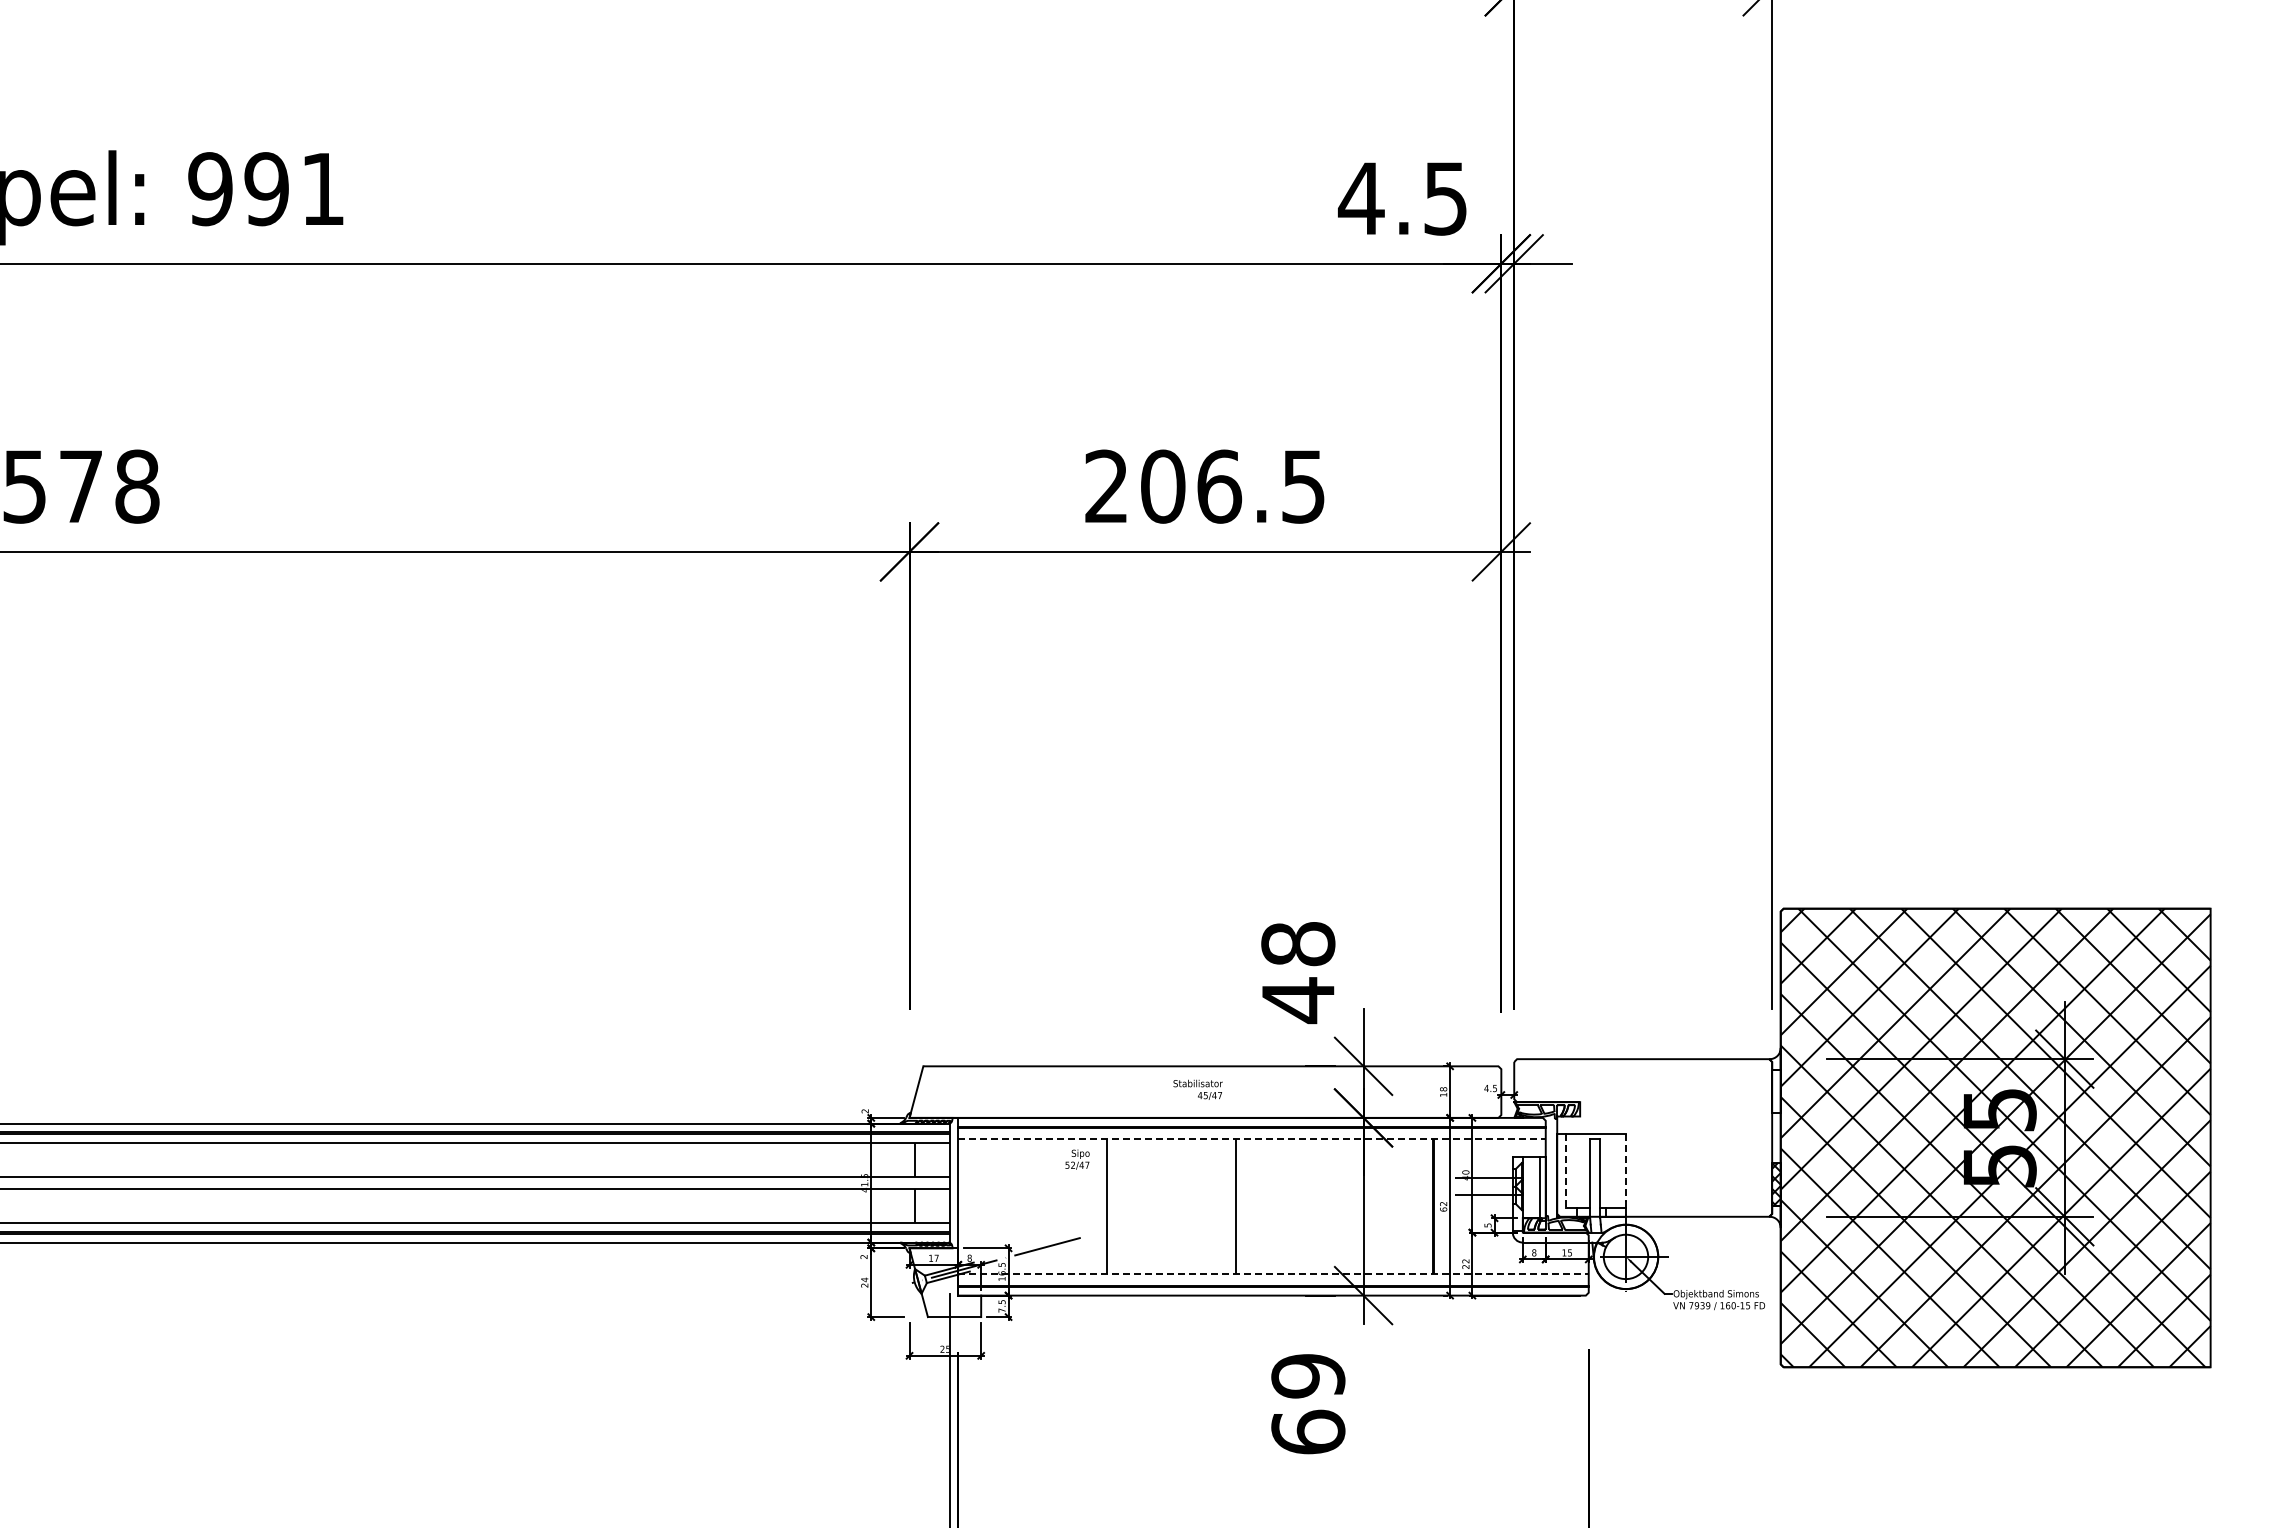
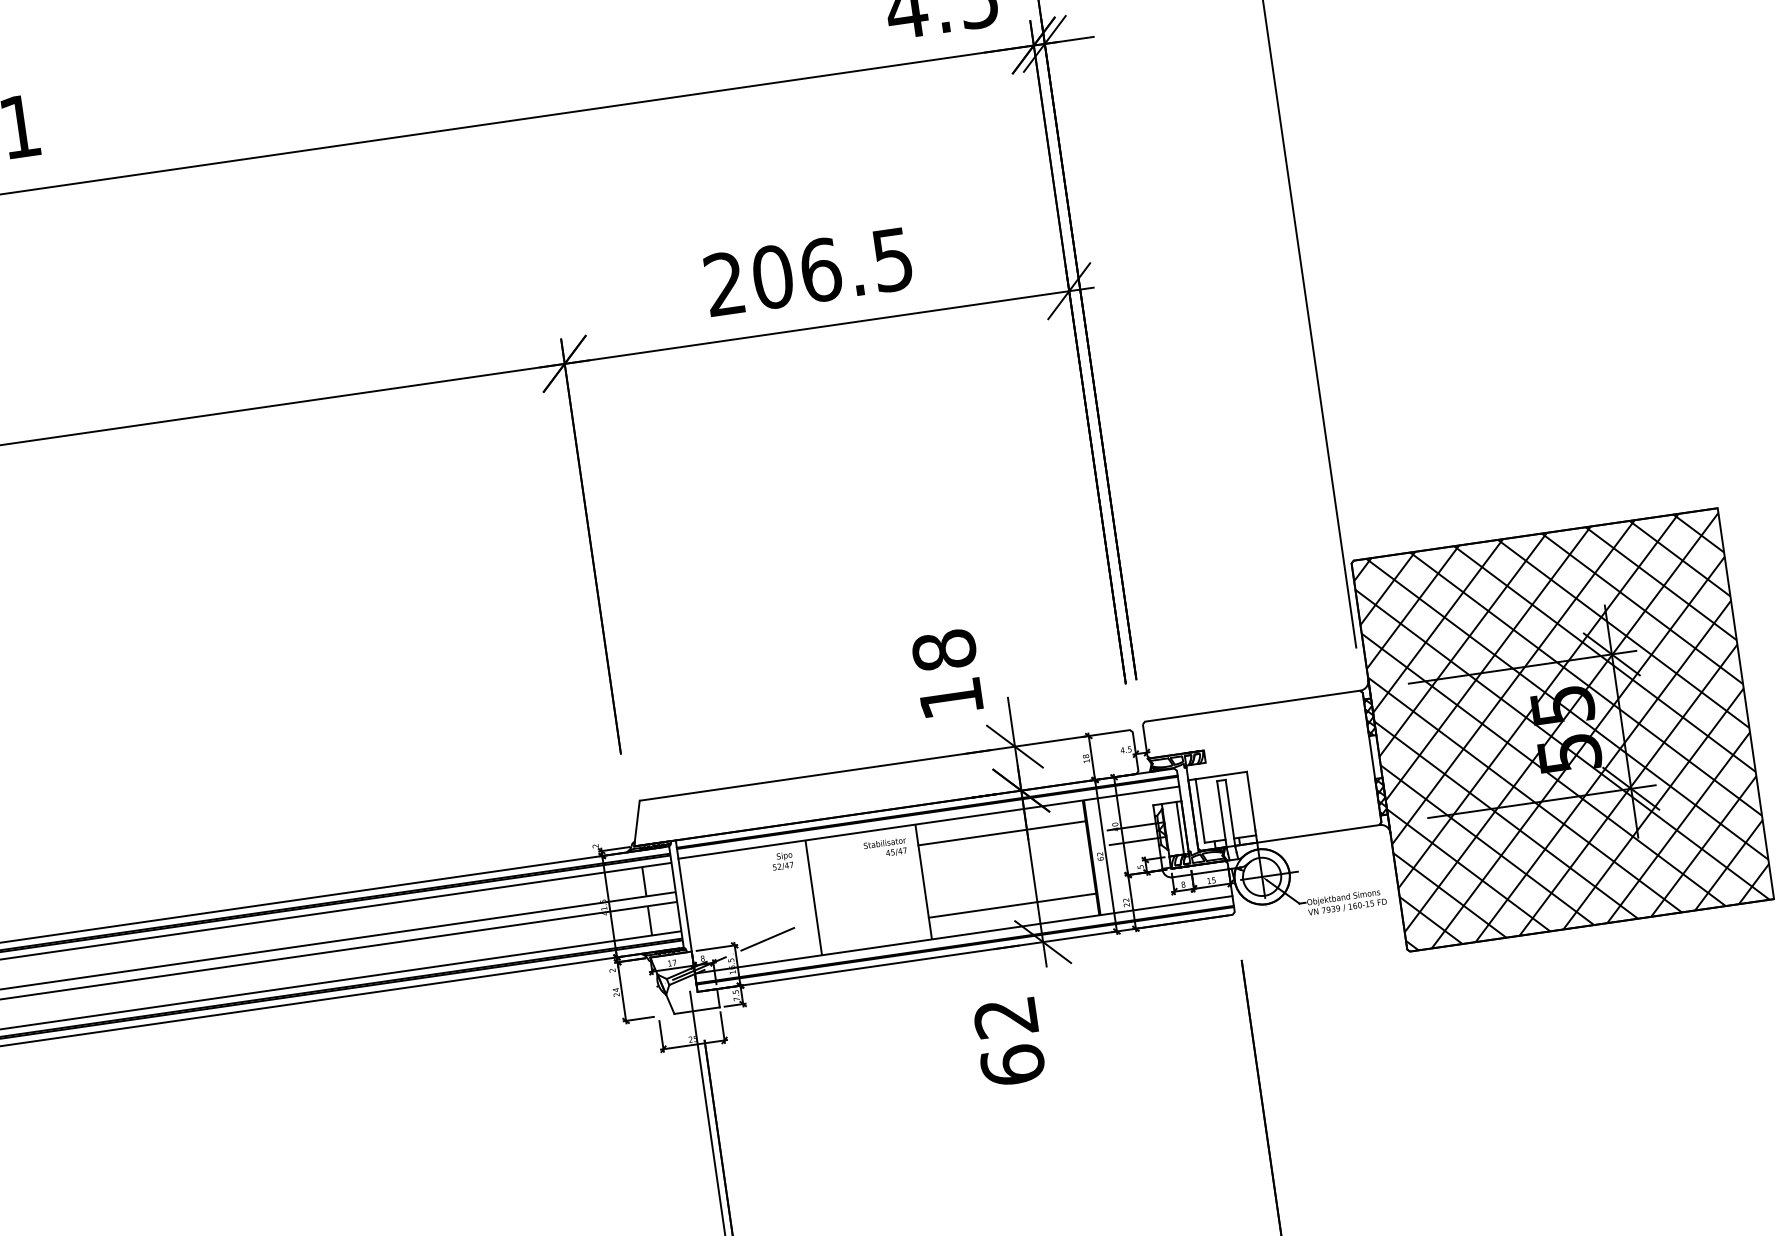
text: (1298, 1000) -> (951, 698), 48 -> 18
text: (1197, 1089) -> (885, 848), moved
hatch: (1776, 1090) -> (1369, 716), added
line: (1252, 1139) -> (929, 822), dashed -> solid
line: (1334, 1163) -> (1002, 833), added
line: (1626, 1168) -> (1251, 801), dashed -> solid
line: (1565, 1171) -> (1200, 811), dashed -> solid
line: (1334, 1248) -> (1012, 905), added
line: (1274, 1274) -> (964, 935), dashed -> solid
text: (1308, 1376) -> (1006, 1017), 69 -> 62

